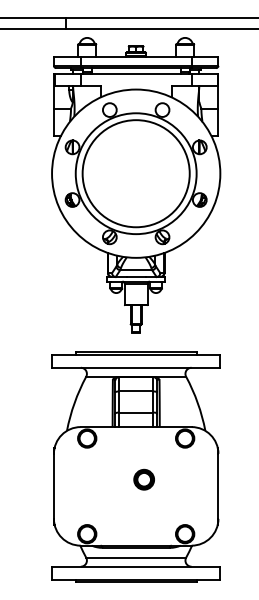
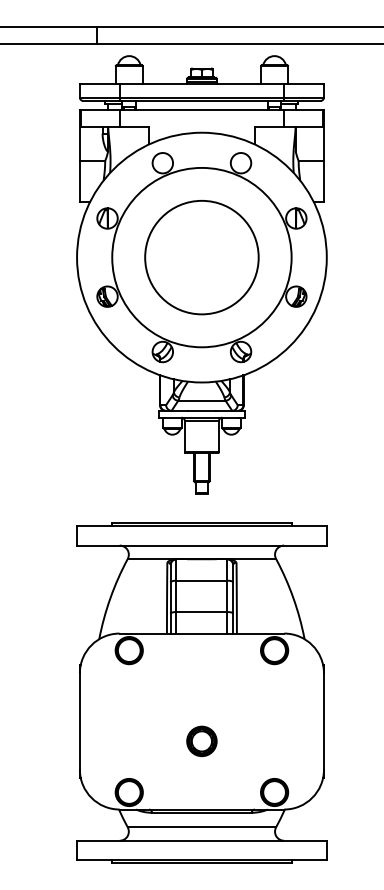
circle: (135, 173) -> (200, 257), size x0.71
part: (143, 479) -> (200, 741), moved

